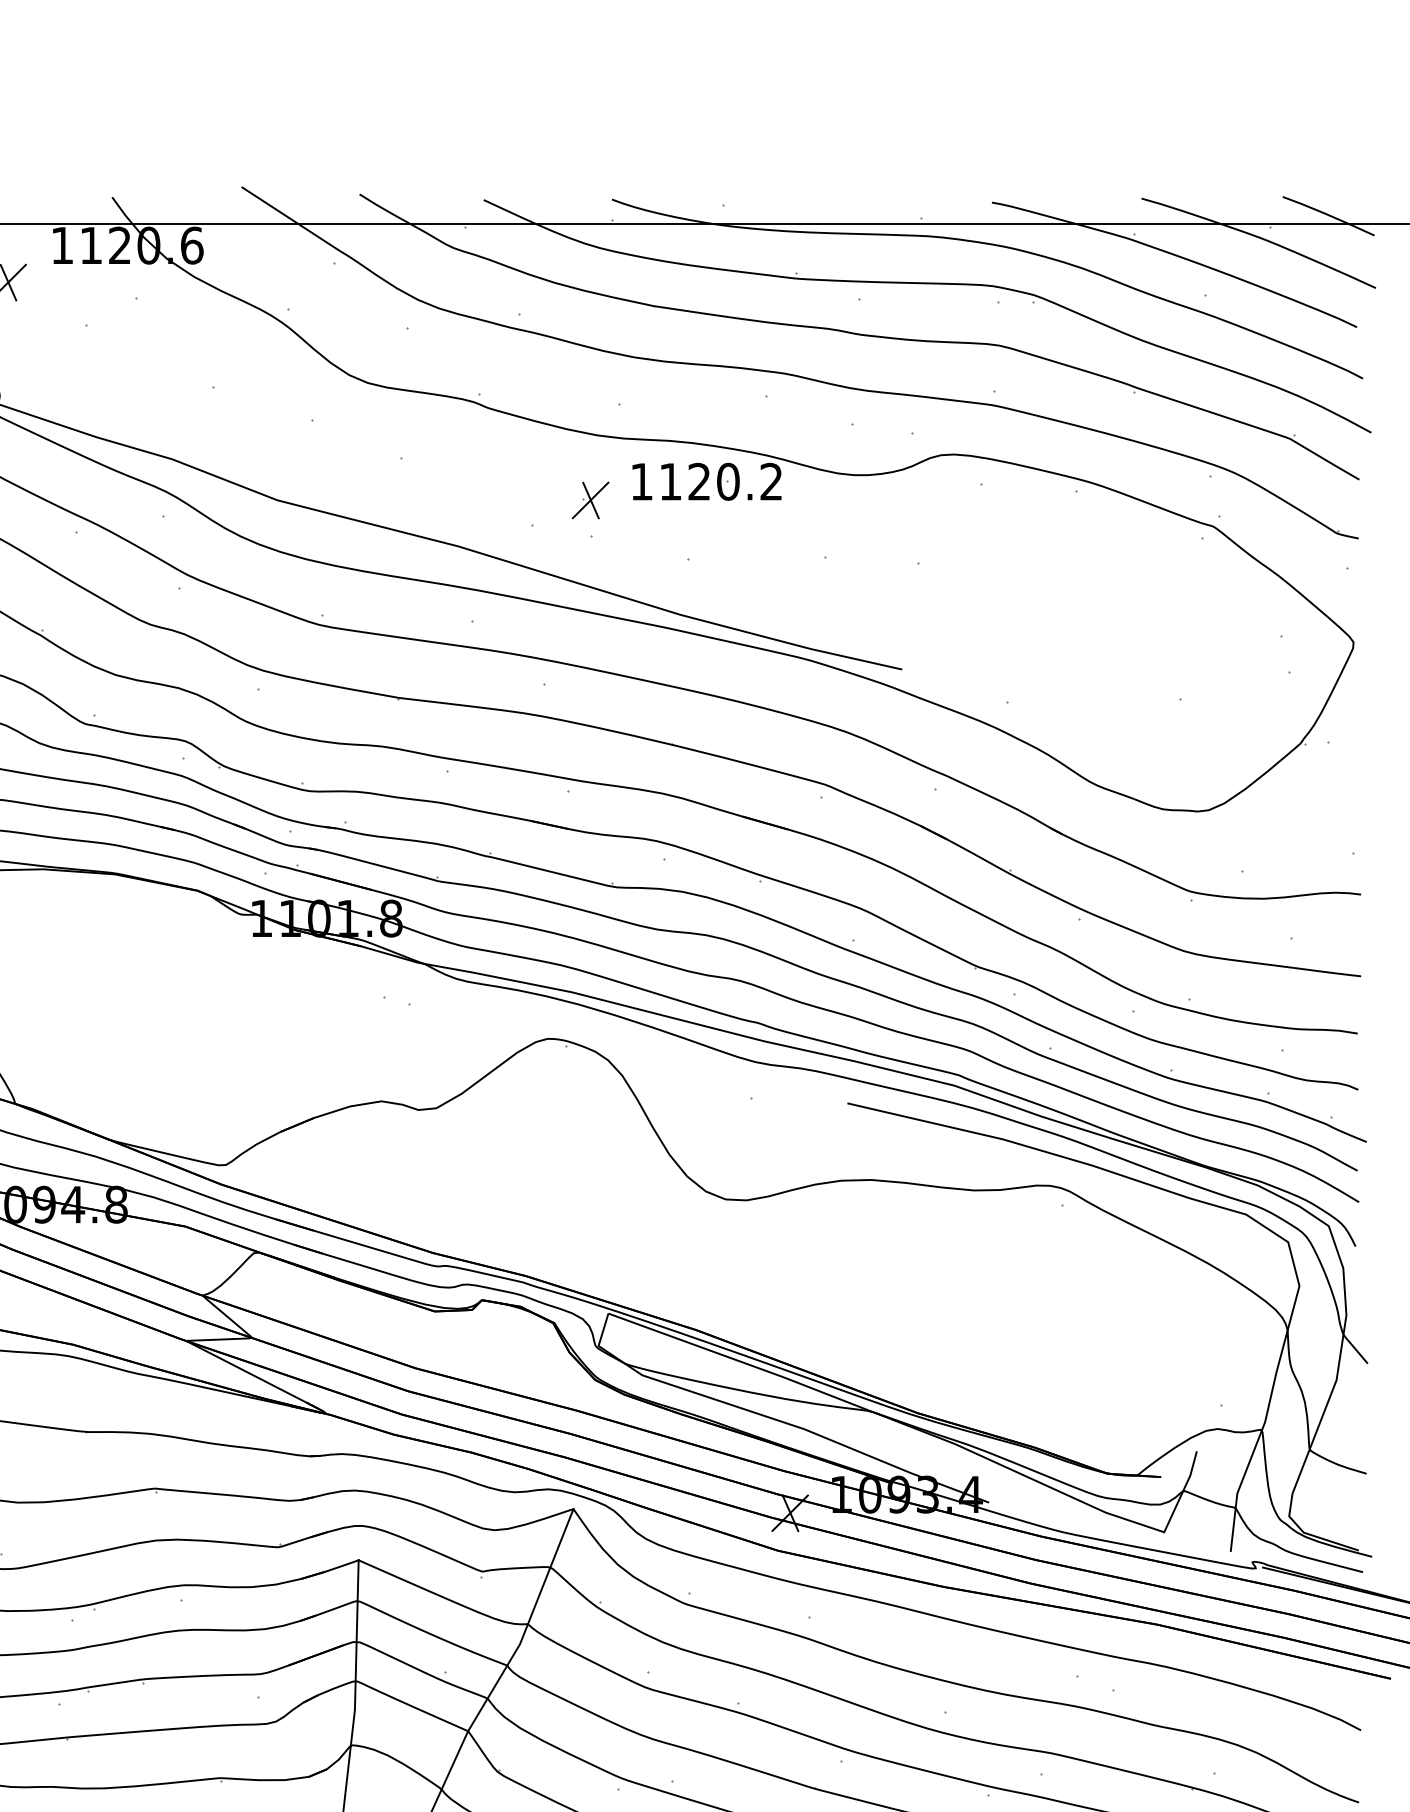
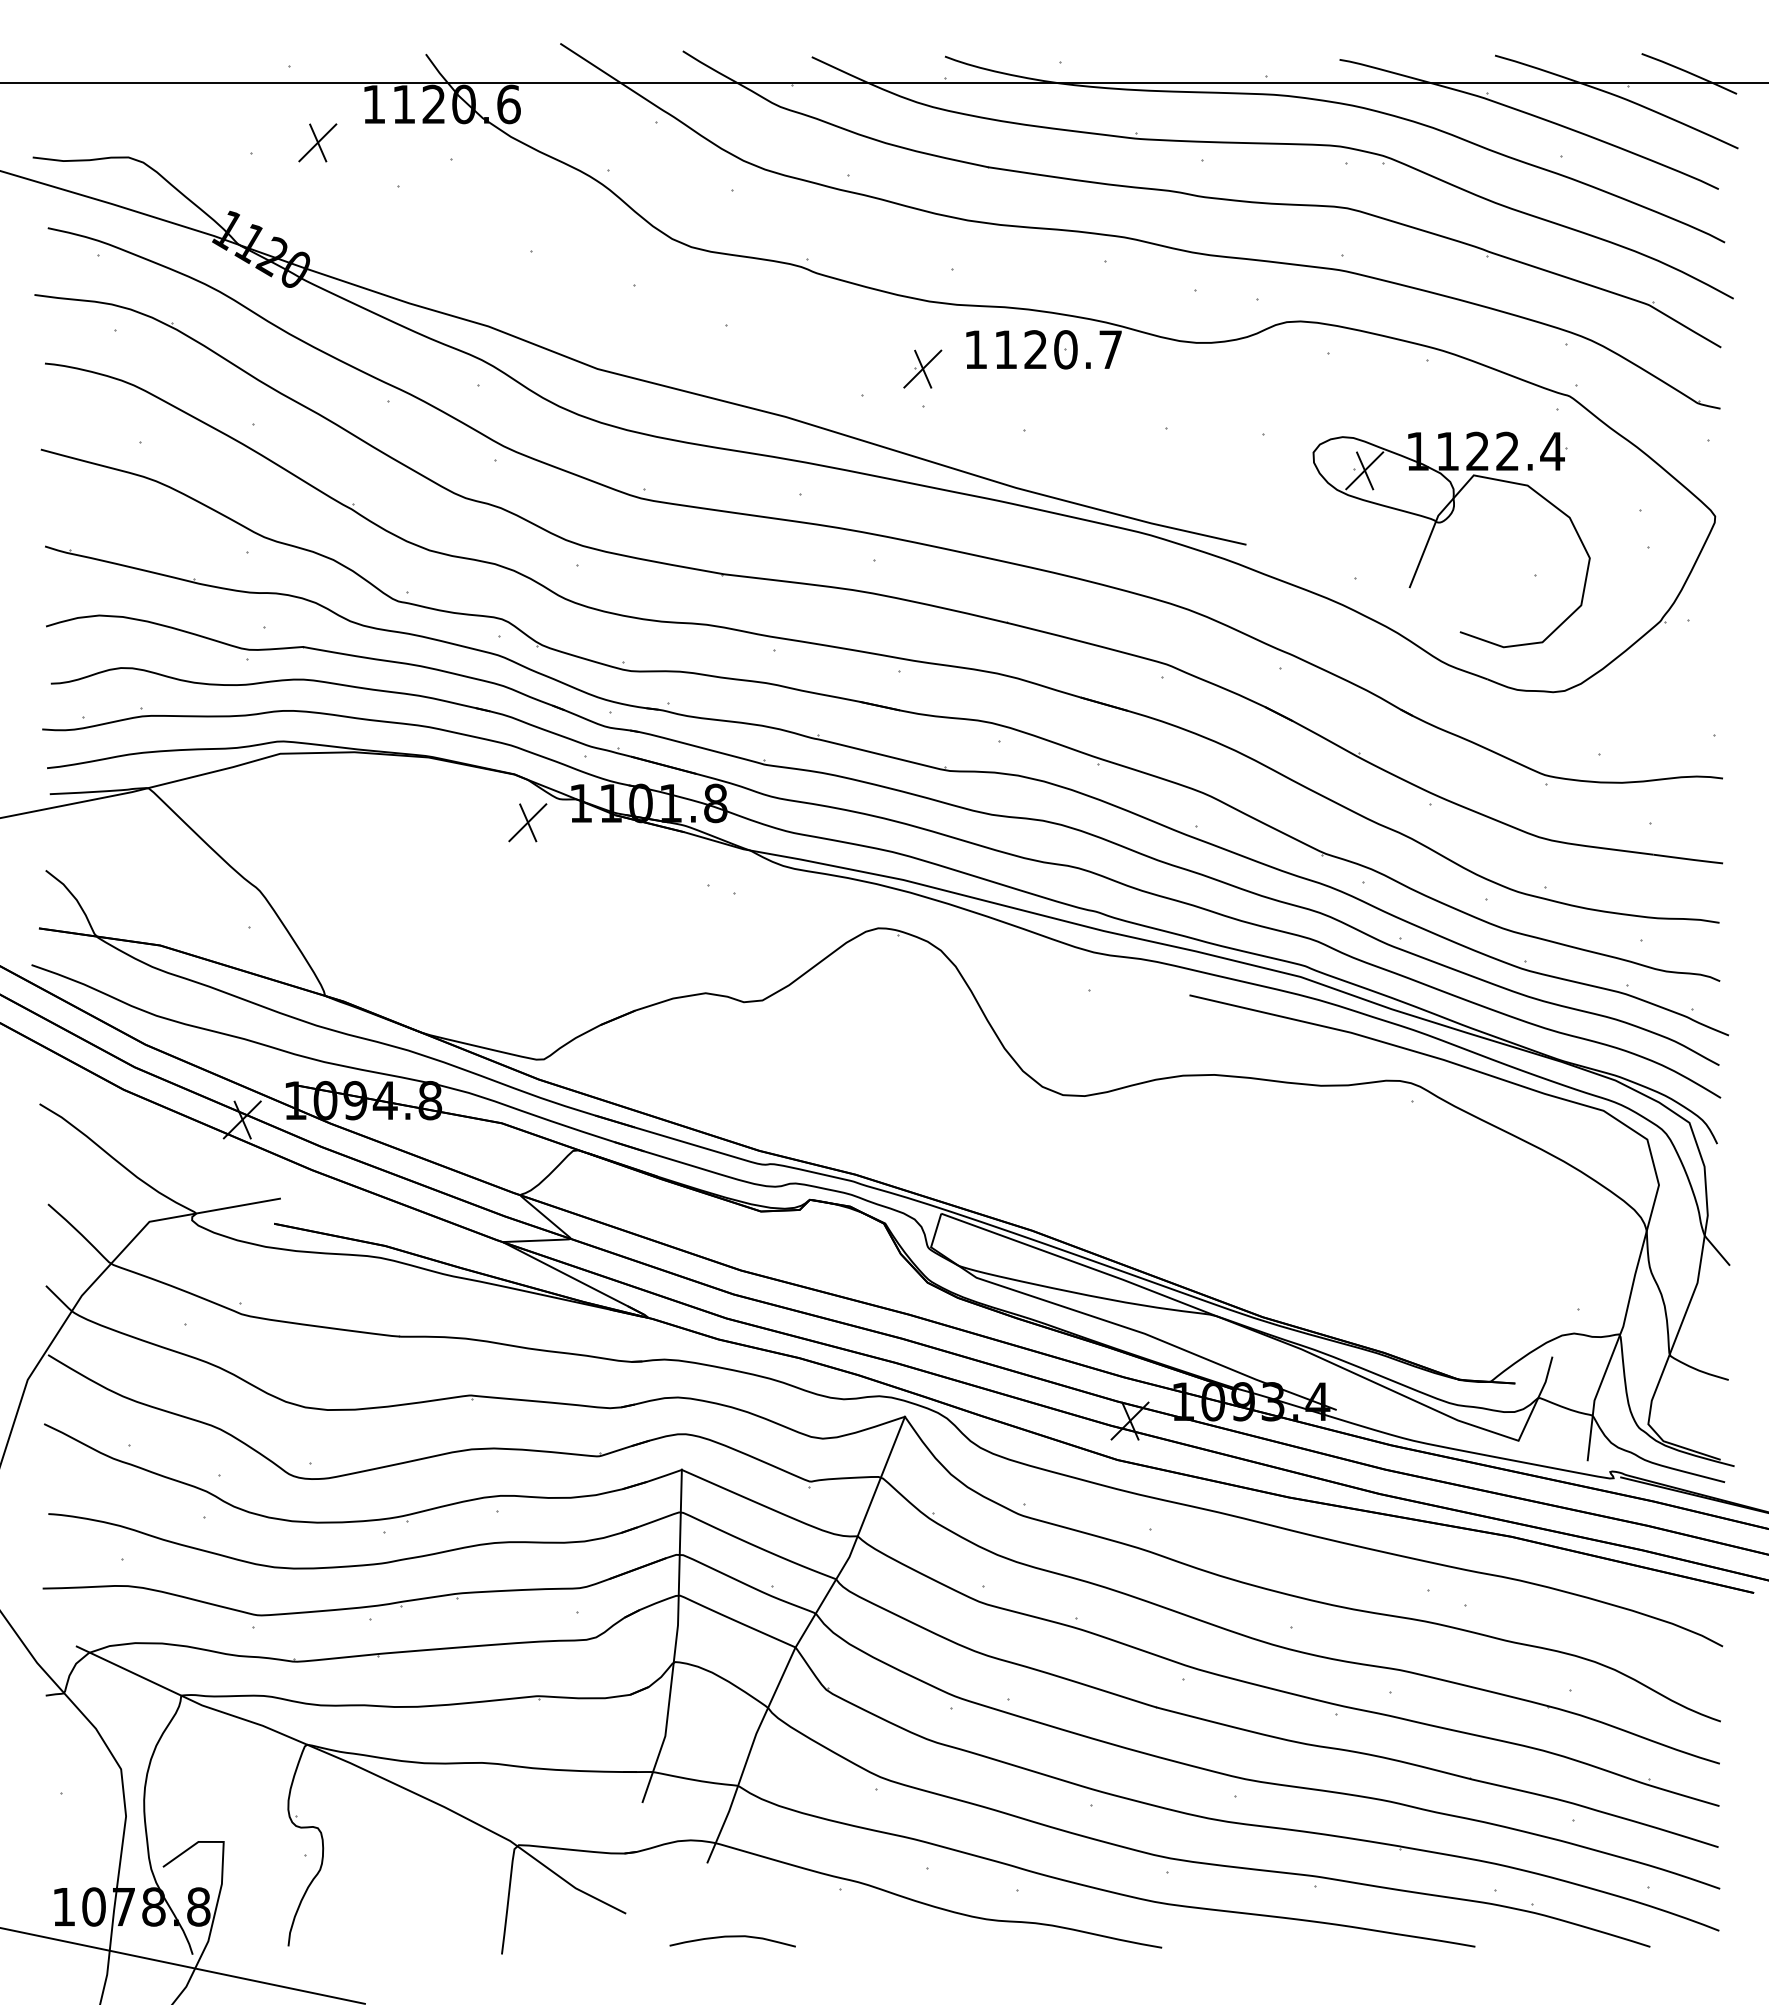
text: (771, 481) -> (1110, 349), 1120.2 -> 1120.7
part: (1091, 648) -> (1443, 522), added
part: (210, 936) -> (527, 822), added

